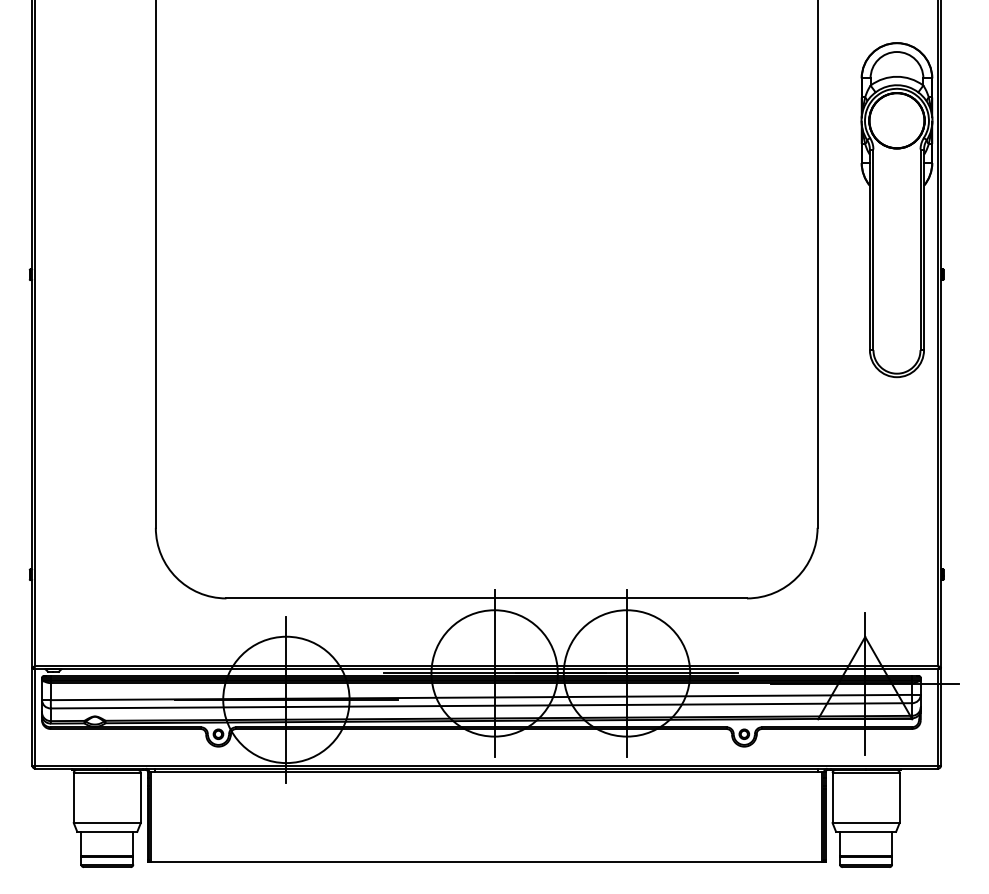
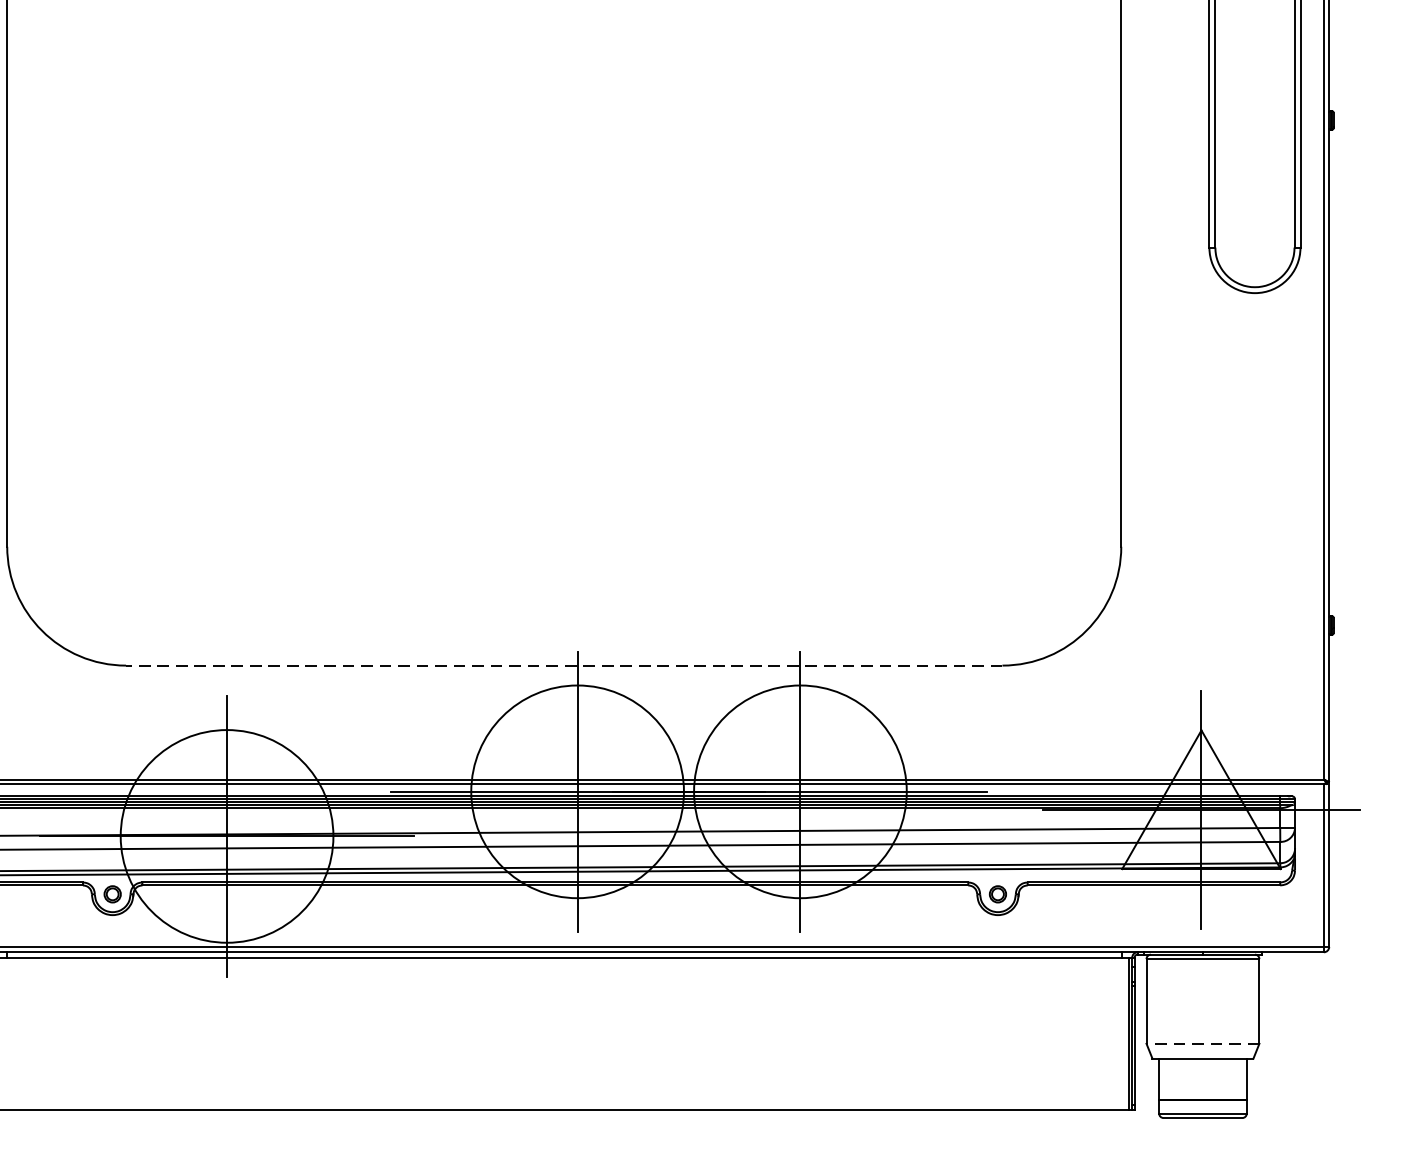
line: (486, 598) -> (563, 665), solid -> dashed
line: (866, 823) -> (1203, 1044), solid -> dashed

